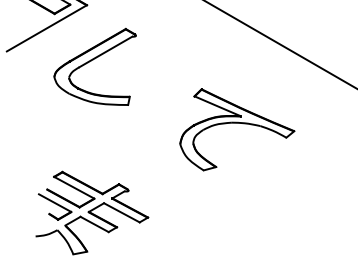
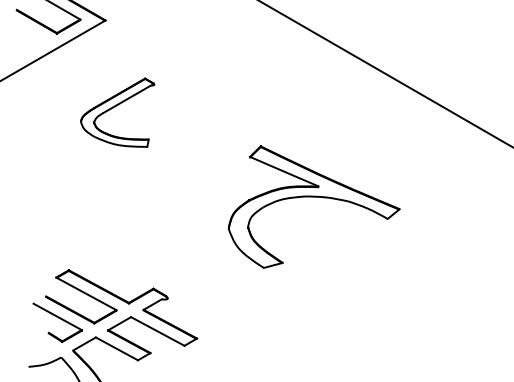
part: (94, 66) -> (116, 112), size x0.6
part: (237, 129) -> (314, 206), moved

